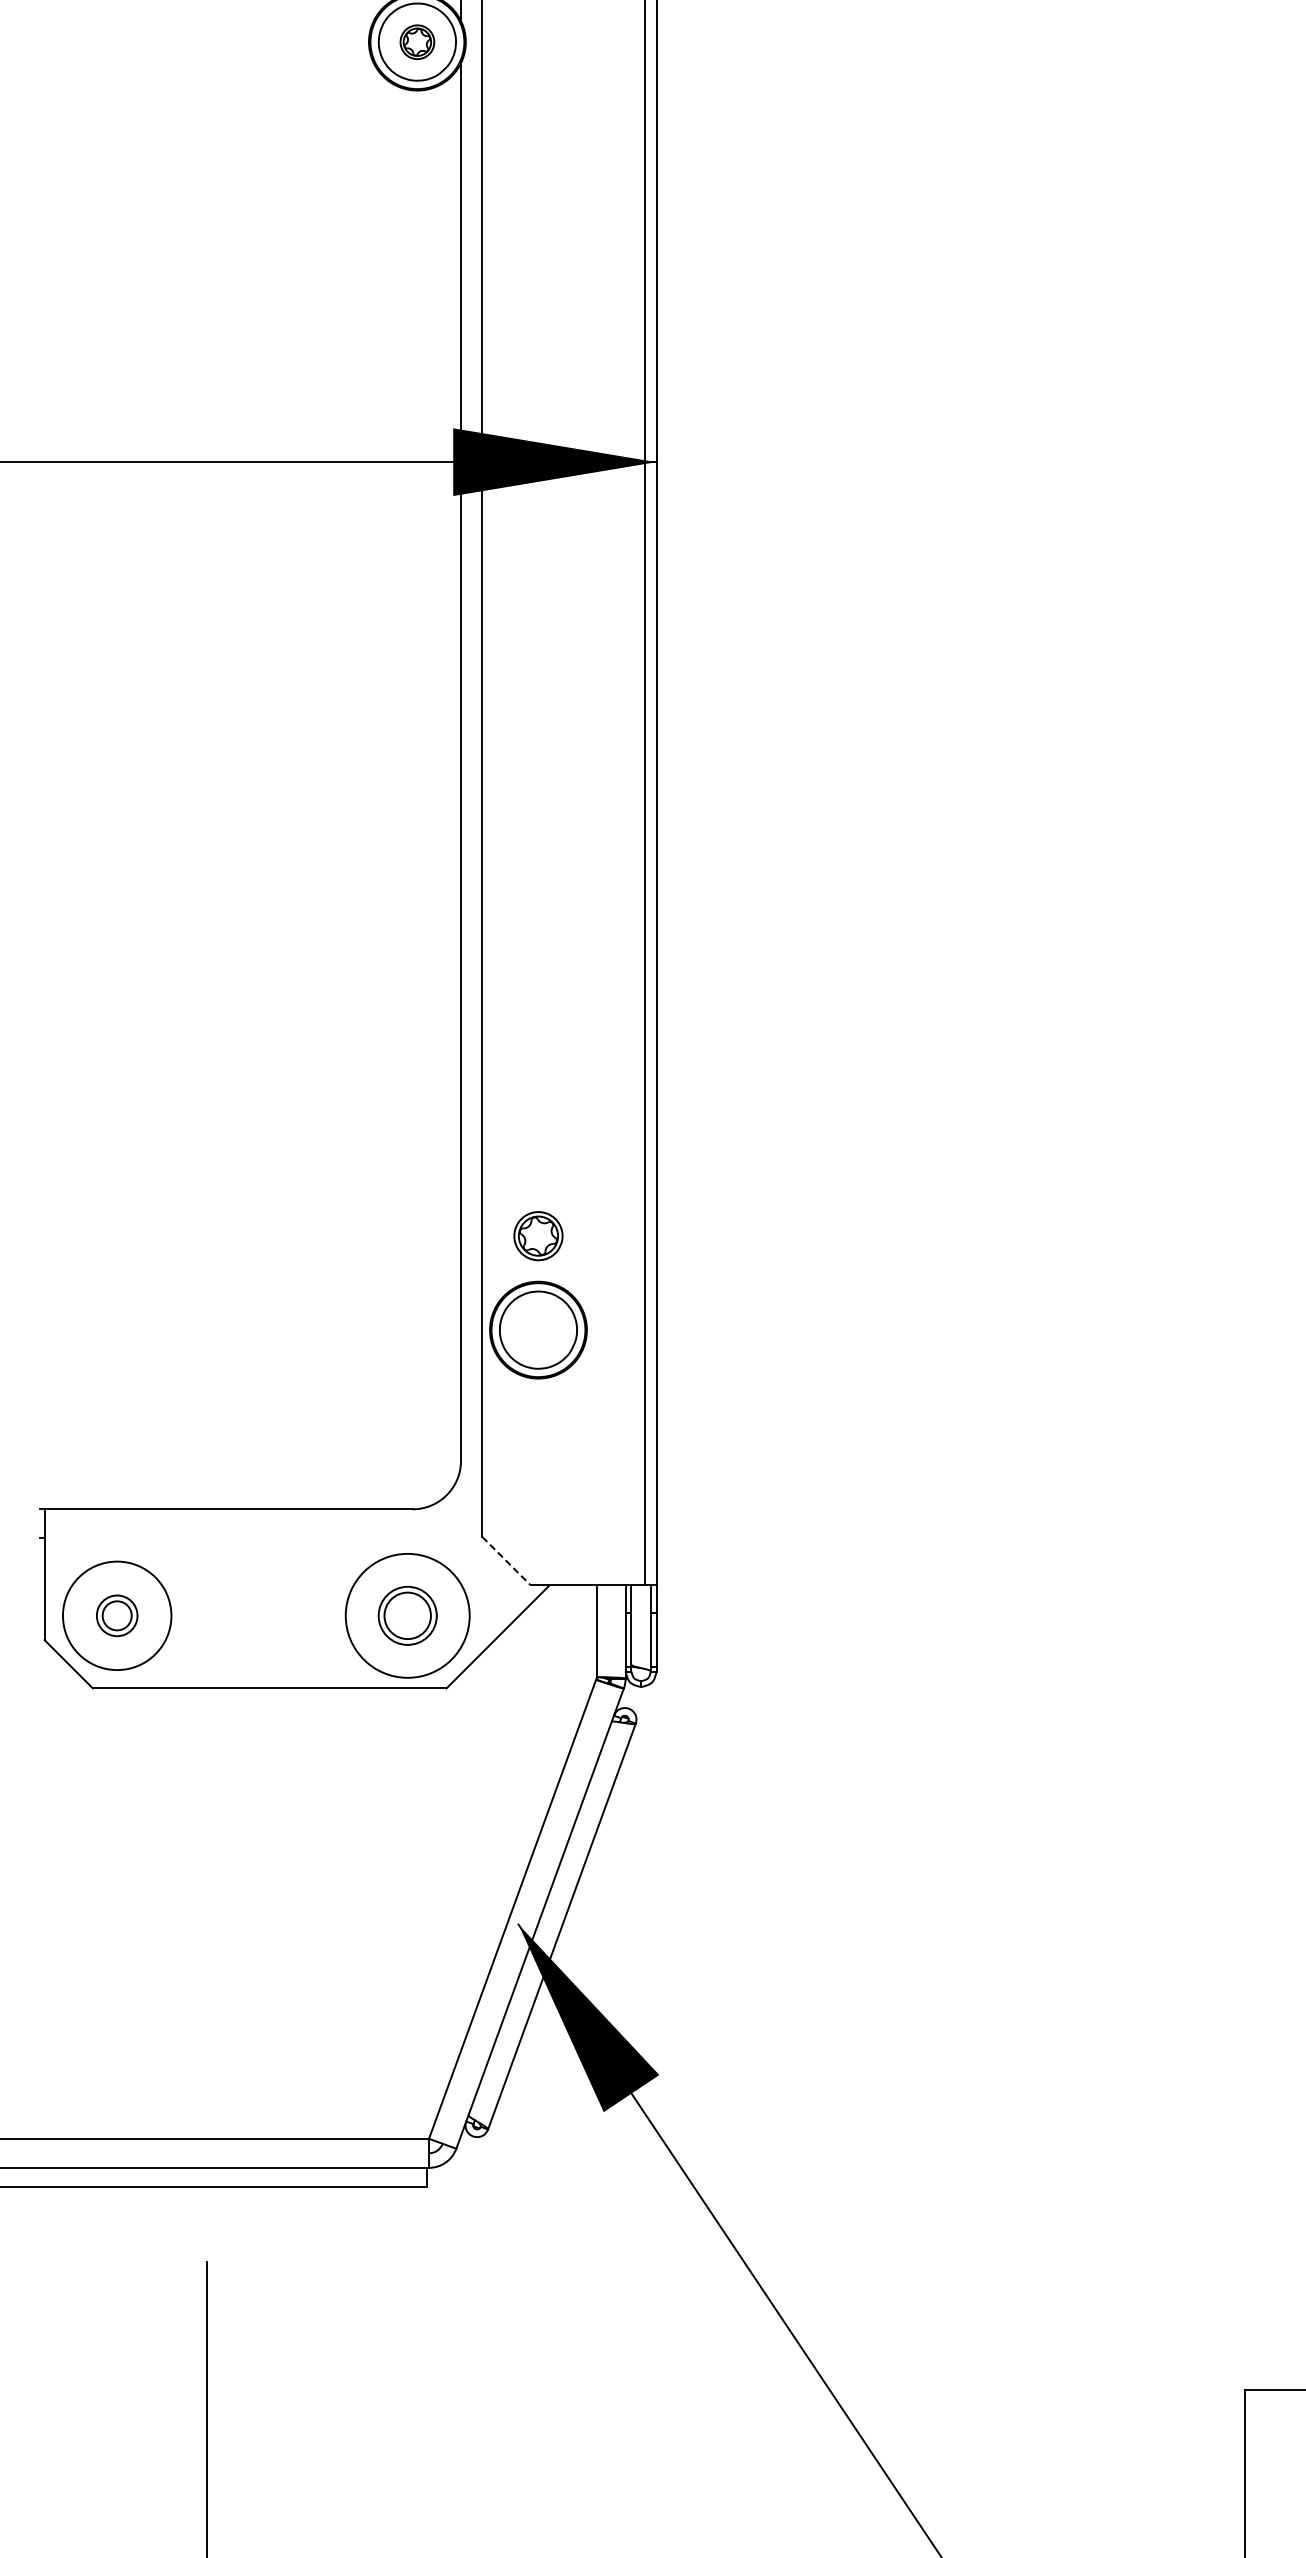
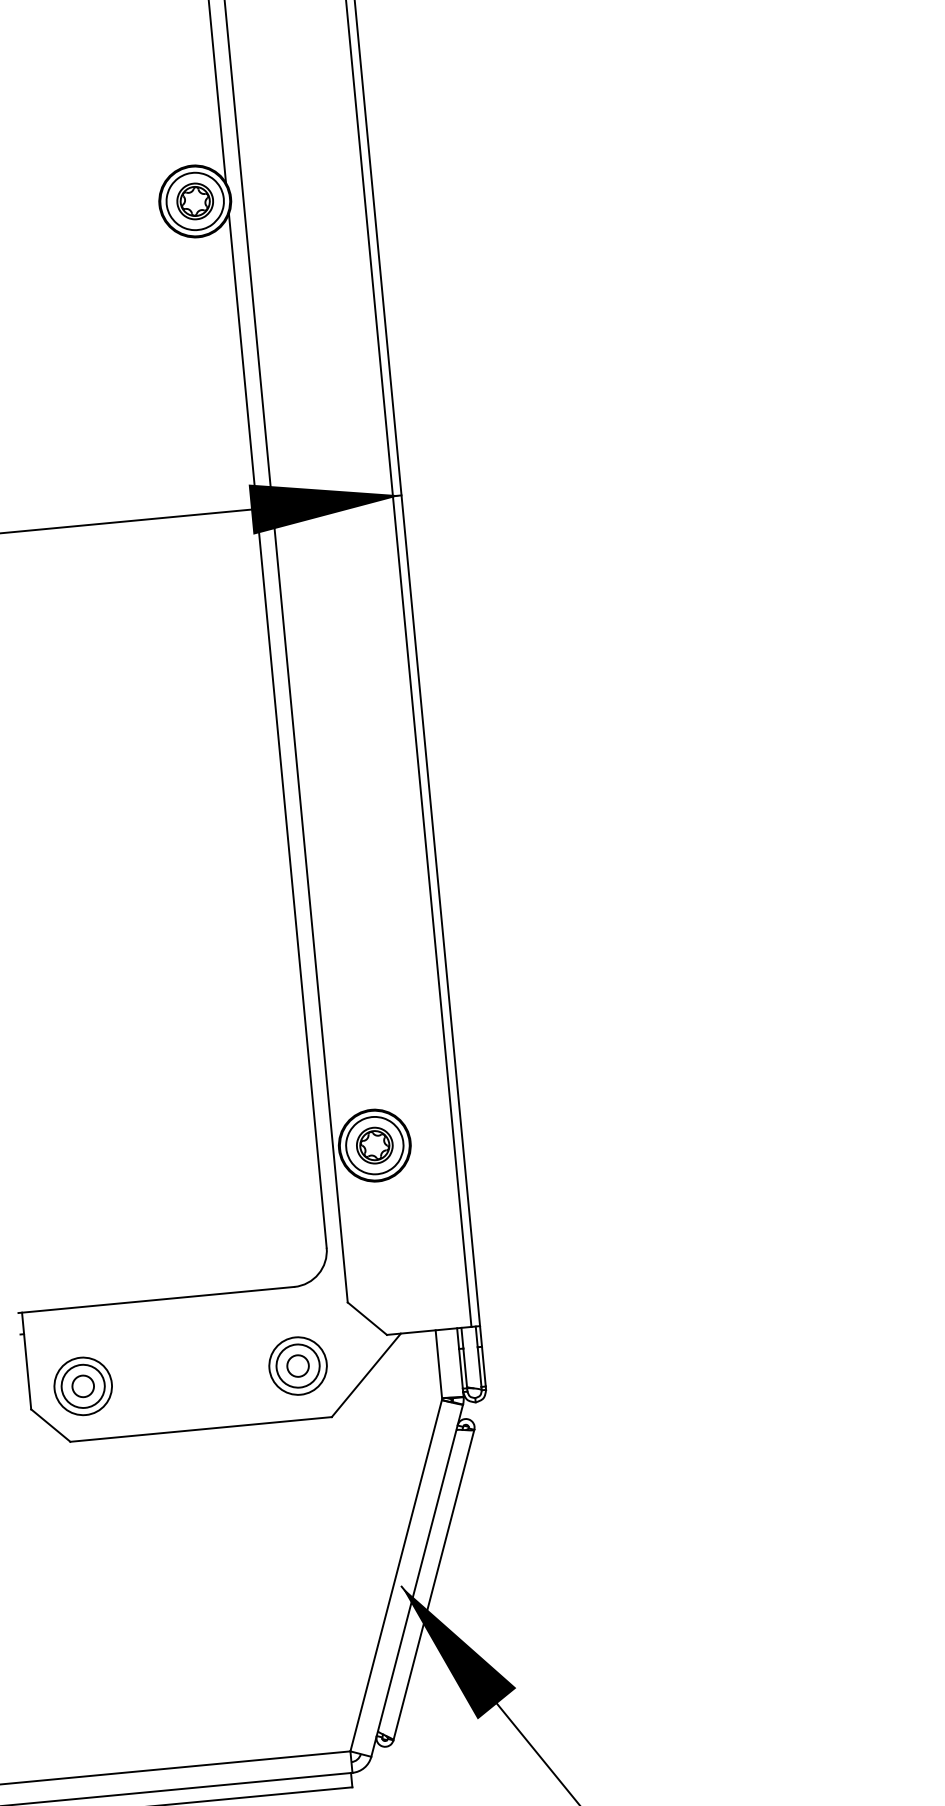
part: (417, 42) -> (195, 201), size x1.43
part: (538, 1236) -> (374, 1145), moved
line: (506, 1561) -> (367, 1318), dashed -> solid
circle: (116, 1615) -> (82, 1386), size x0.71
circle: (117, 1615) -> (83, 1386), size x1.43
circle: (407, 1615) -> (297, 1365), size x0.62
circle: (407, 1615) -> (297, 1365), size x0.62

